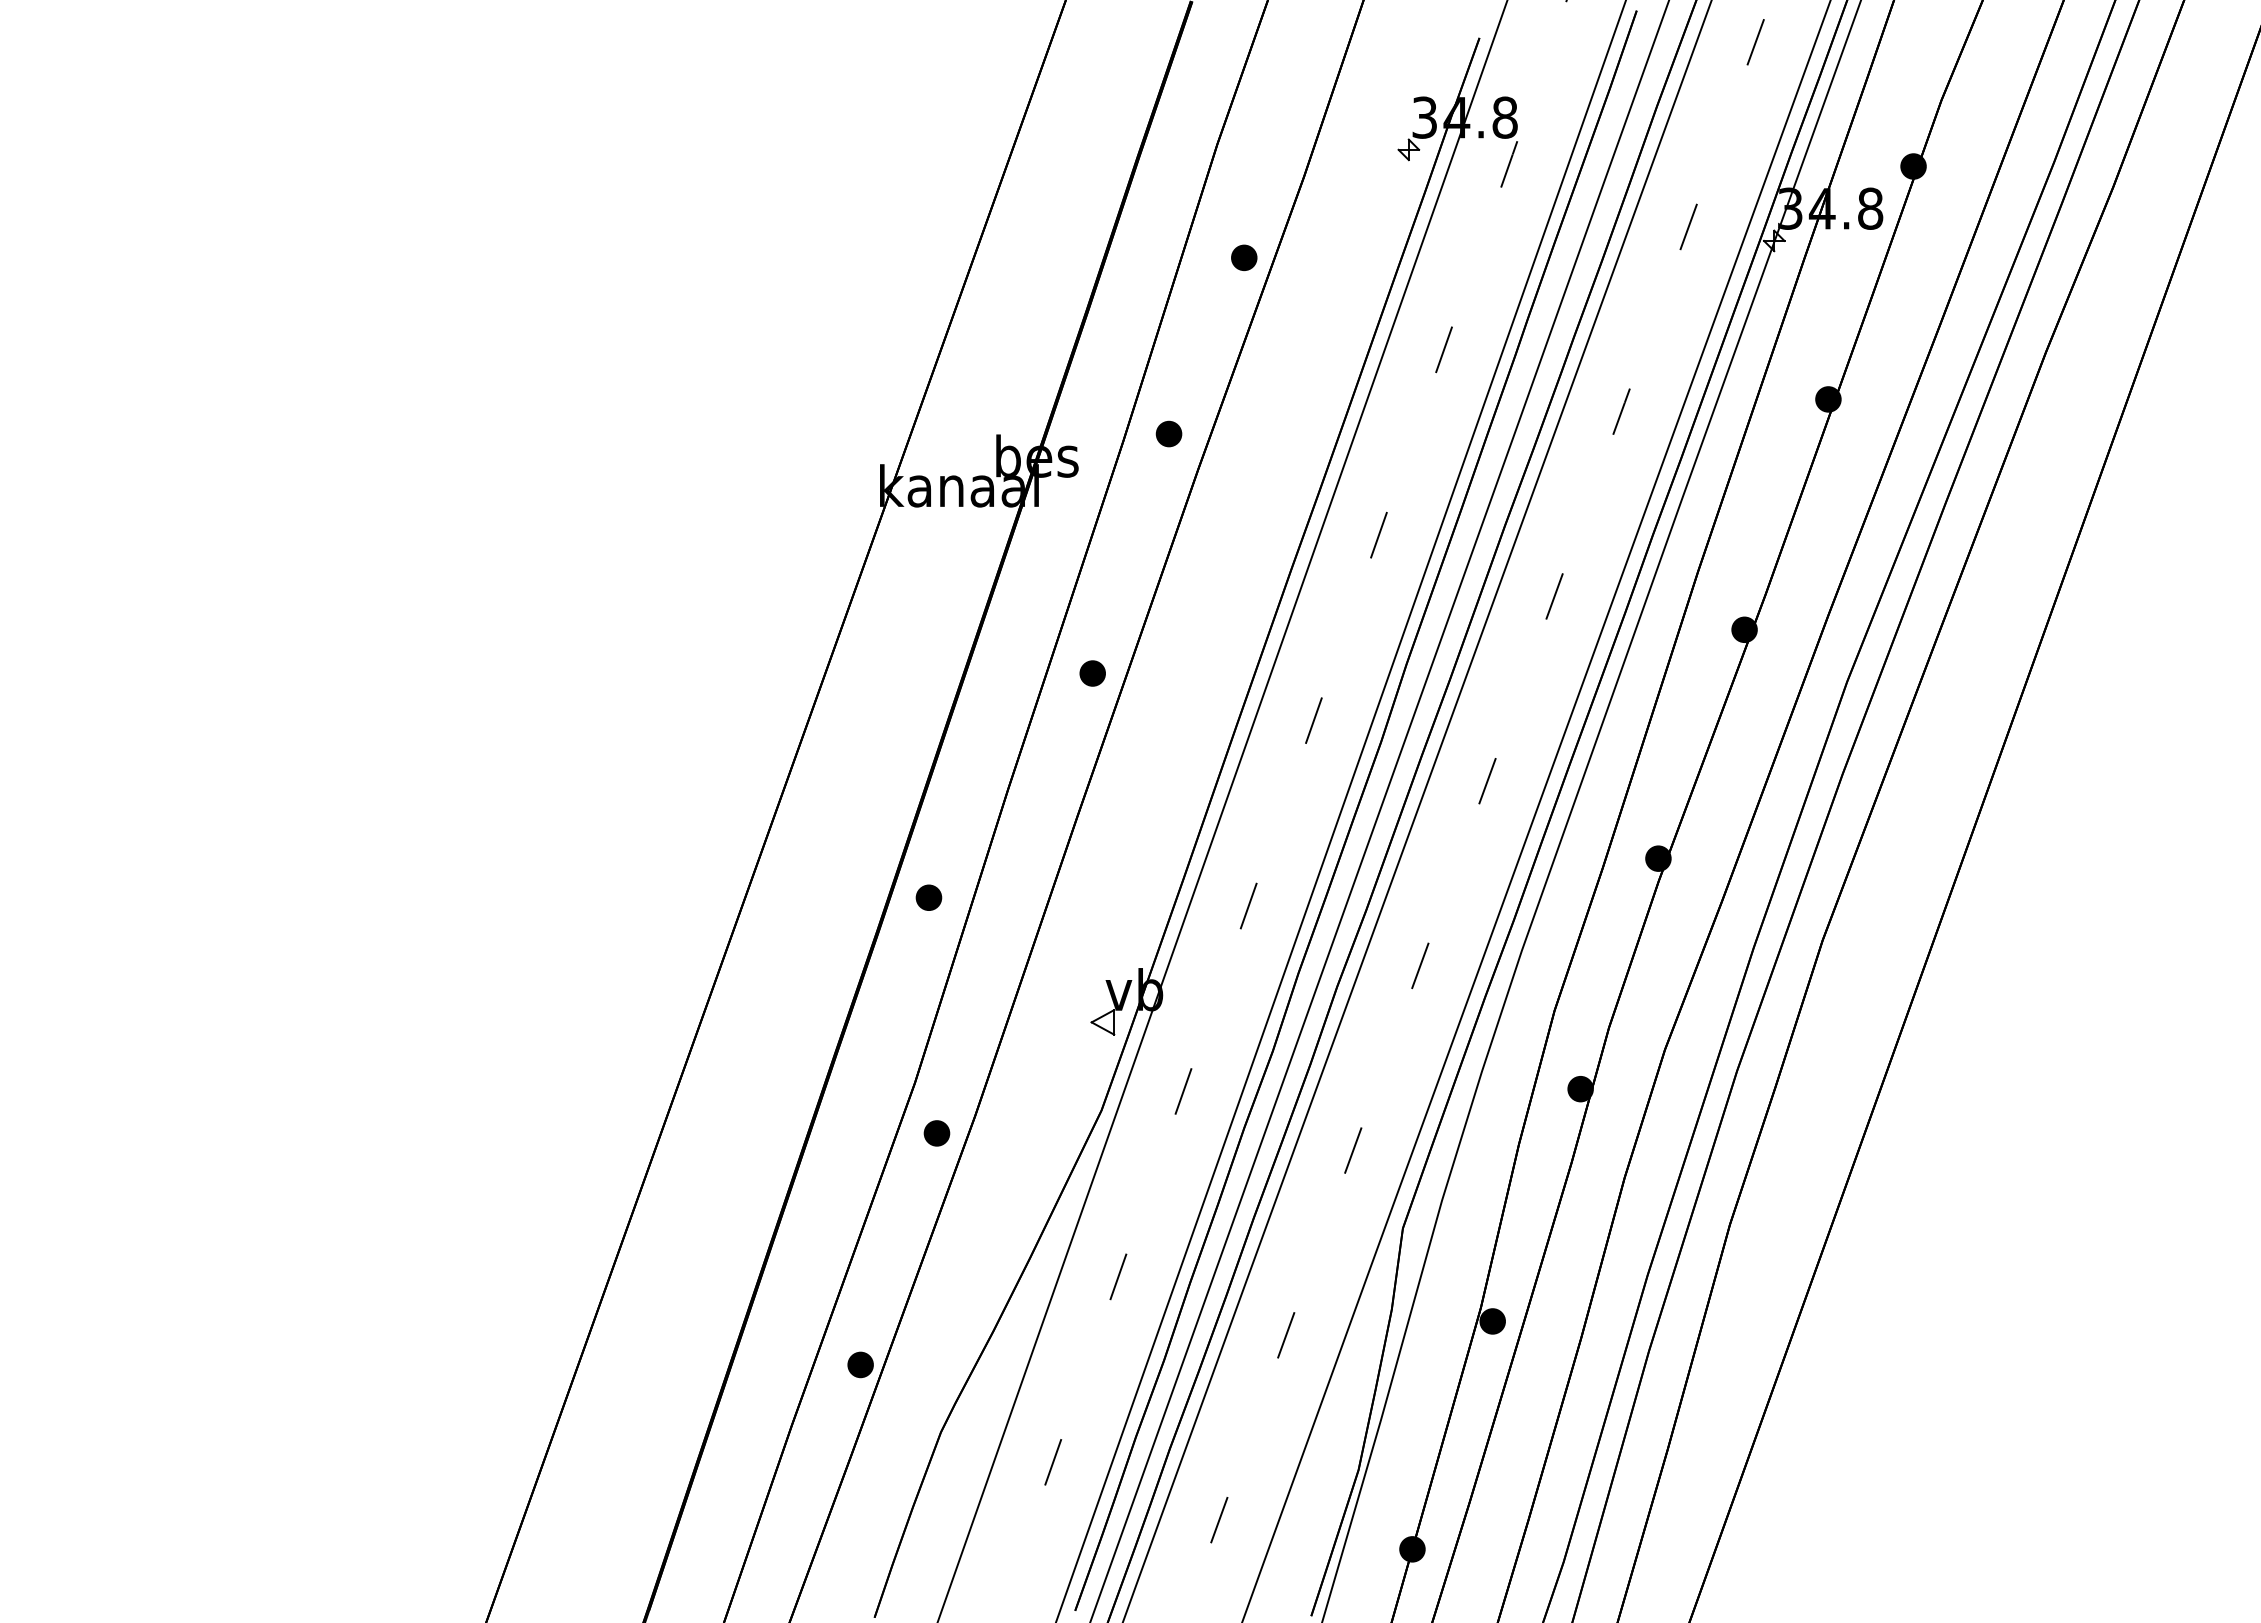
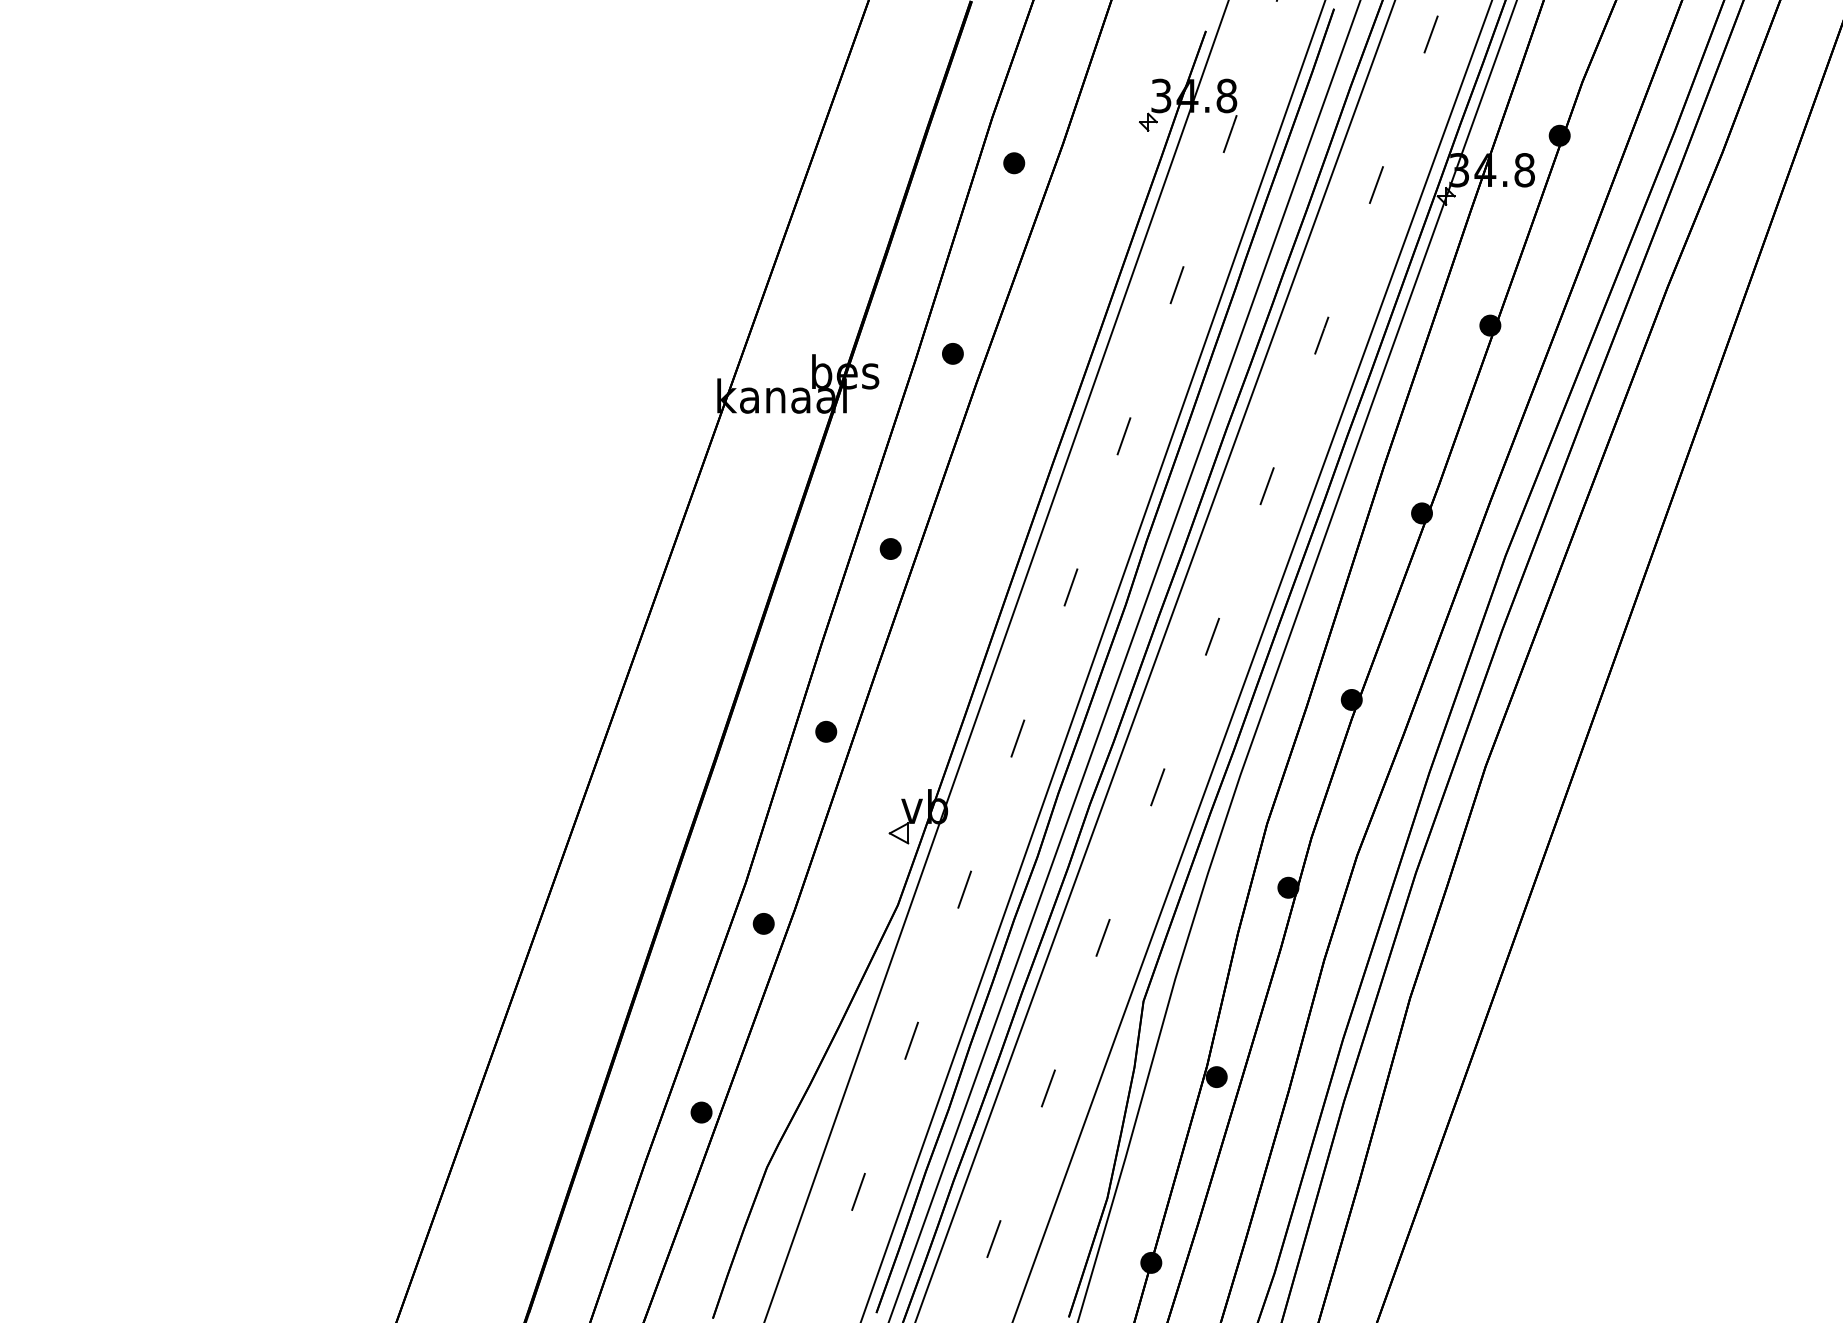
part: (1244, 258) -> (1014, 163), moved
part: (929, 897) -> (826, 731), moved

